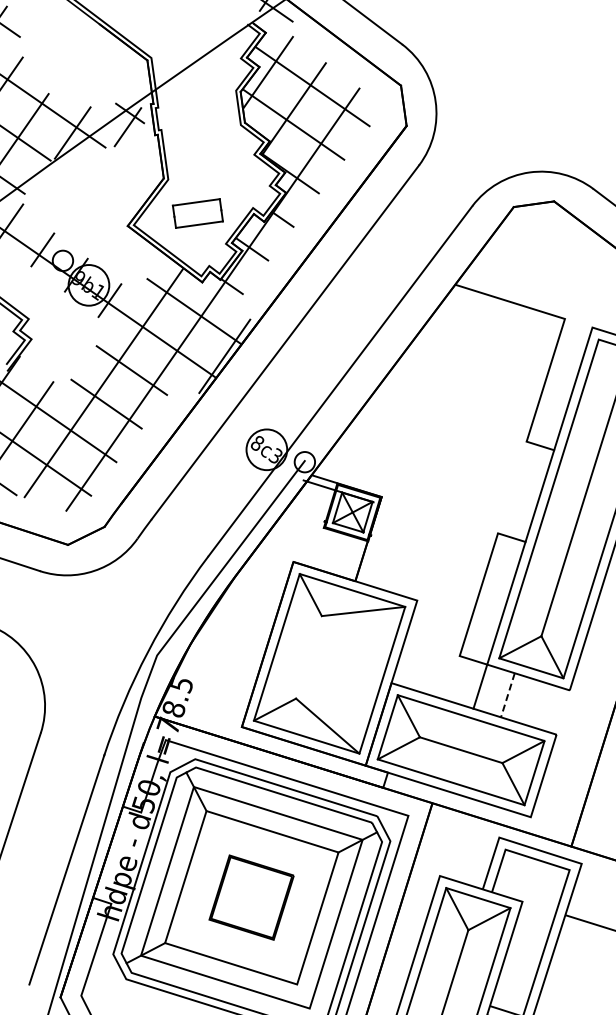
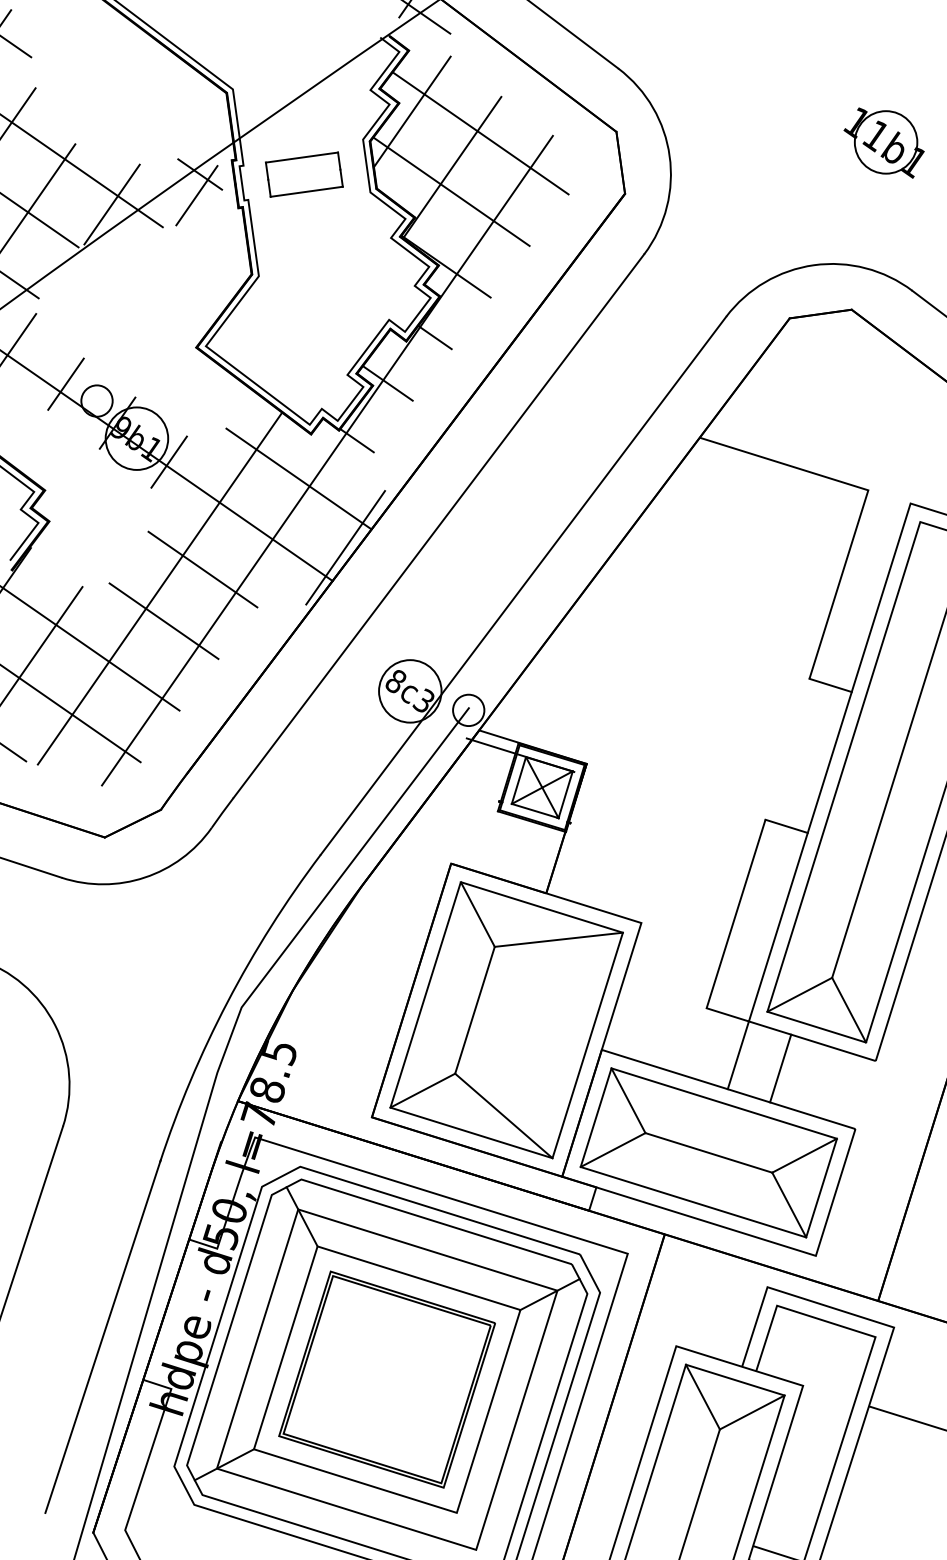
part: (575, 92) -> (884, 142), added
part: (197, 213) -> (303, 174), moved
line: (308, 657) -> (474, 1010), added
line: (507, 695) -> (780, 1068), dashed -> solid
part: (251, 897) -> (386, 1379), size x1.67

